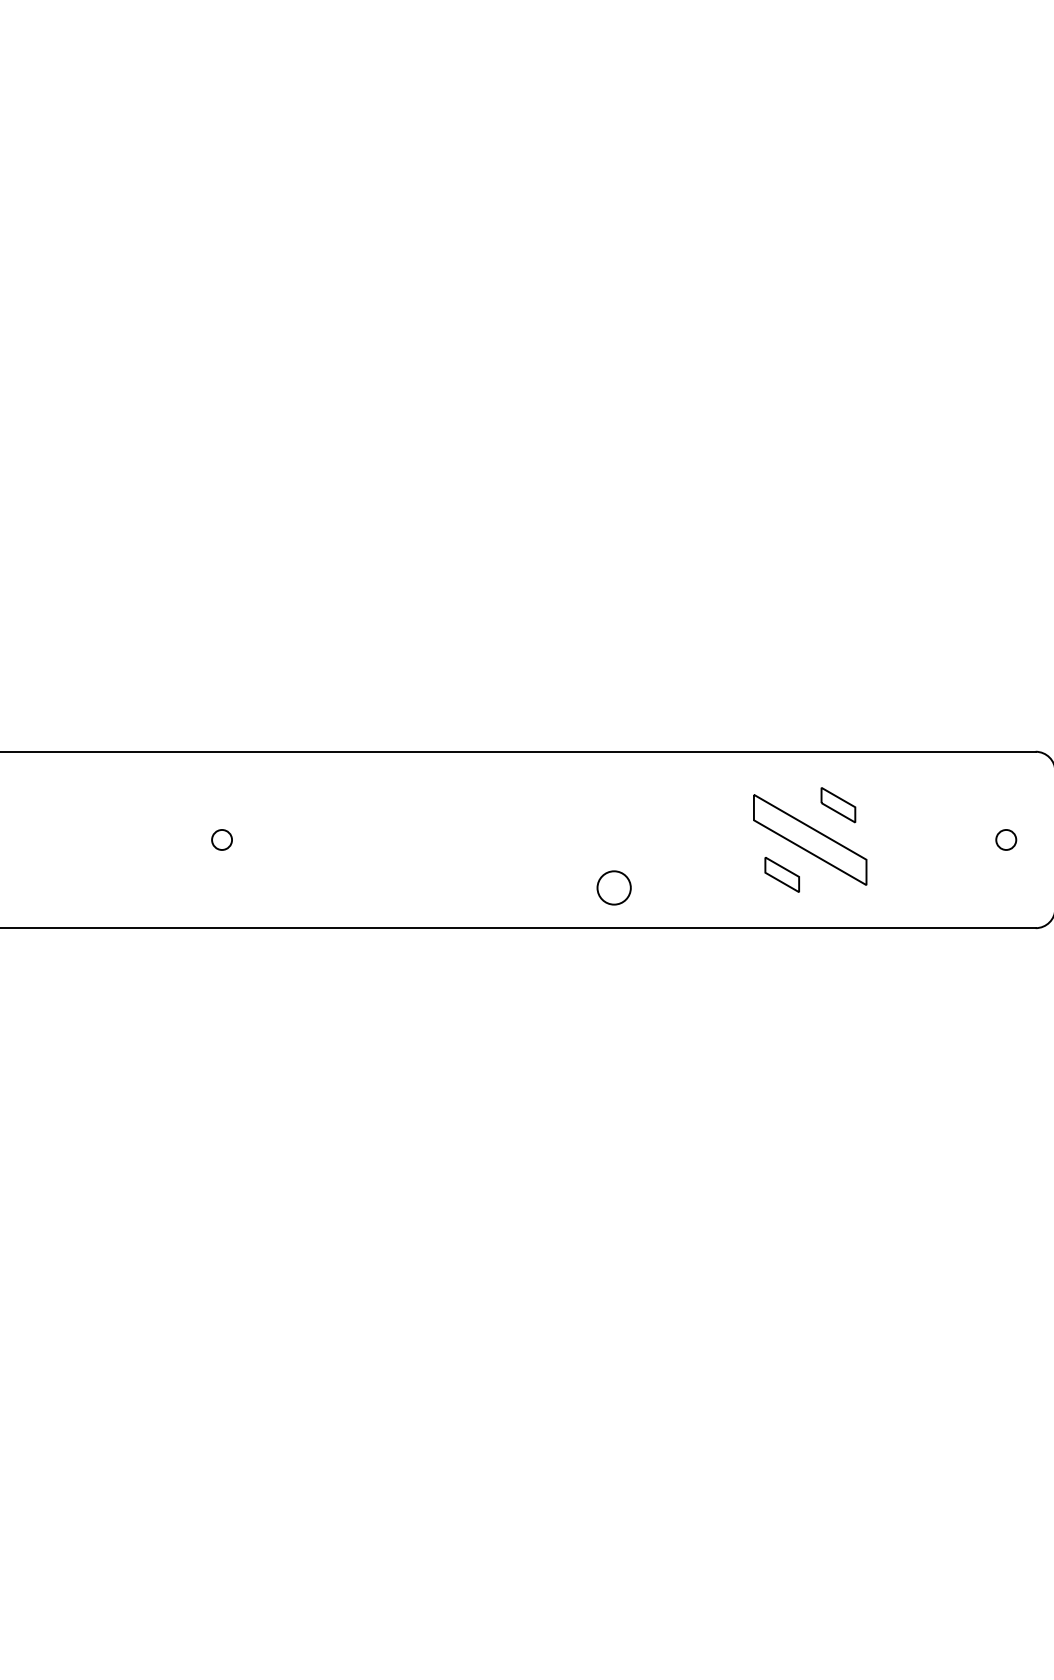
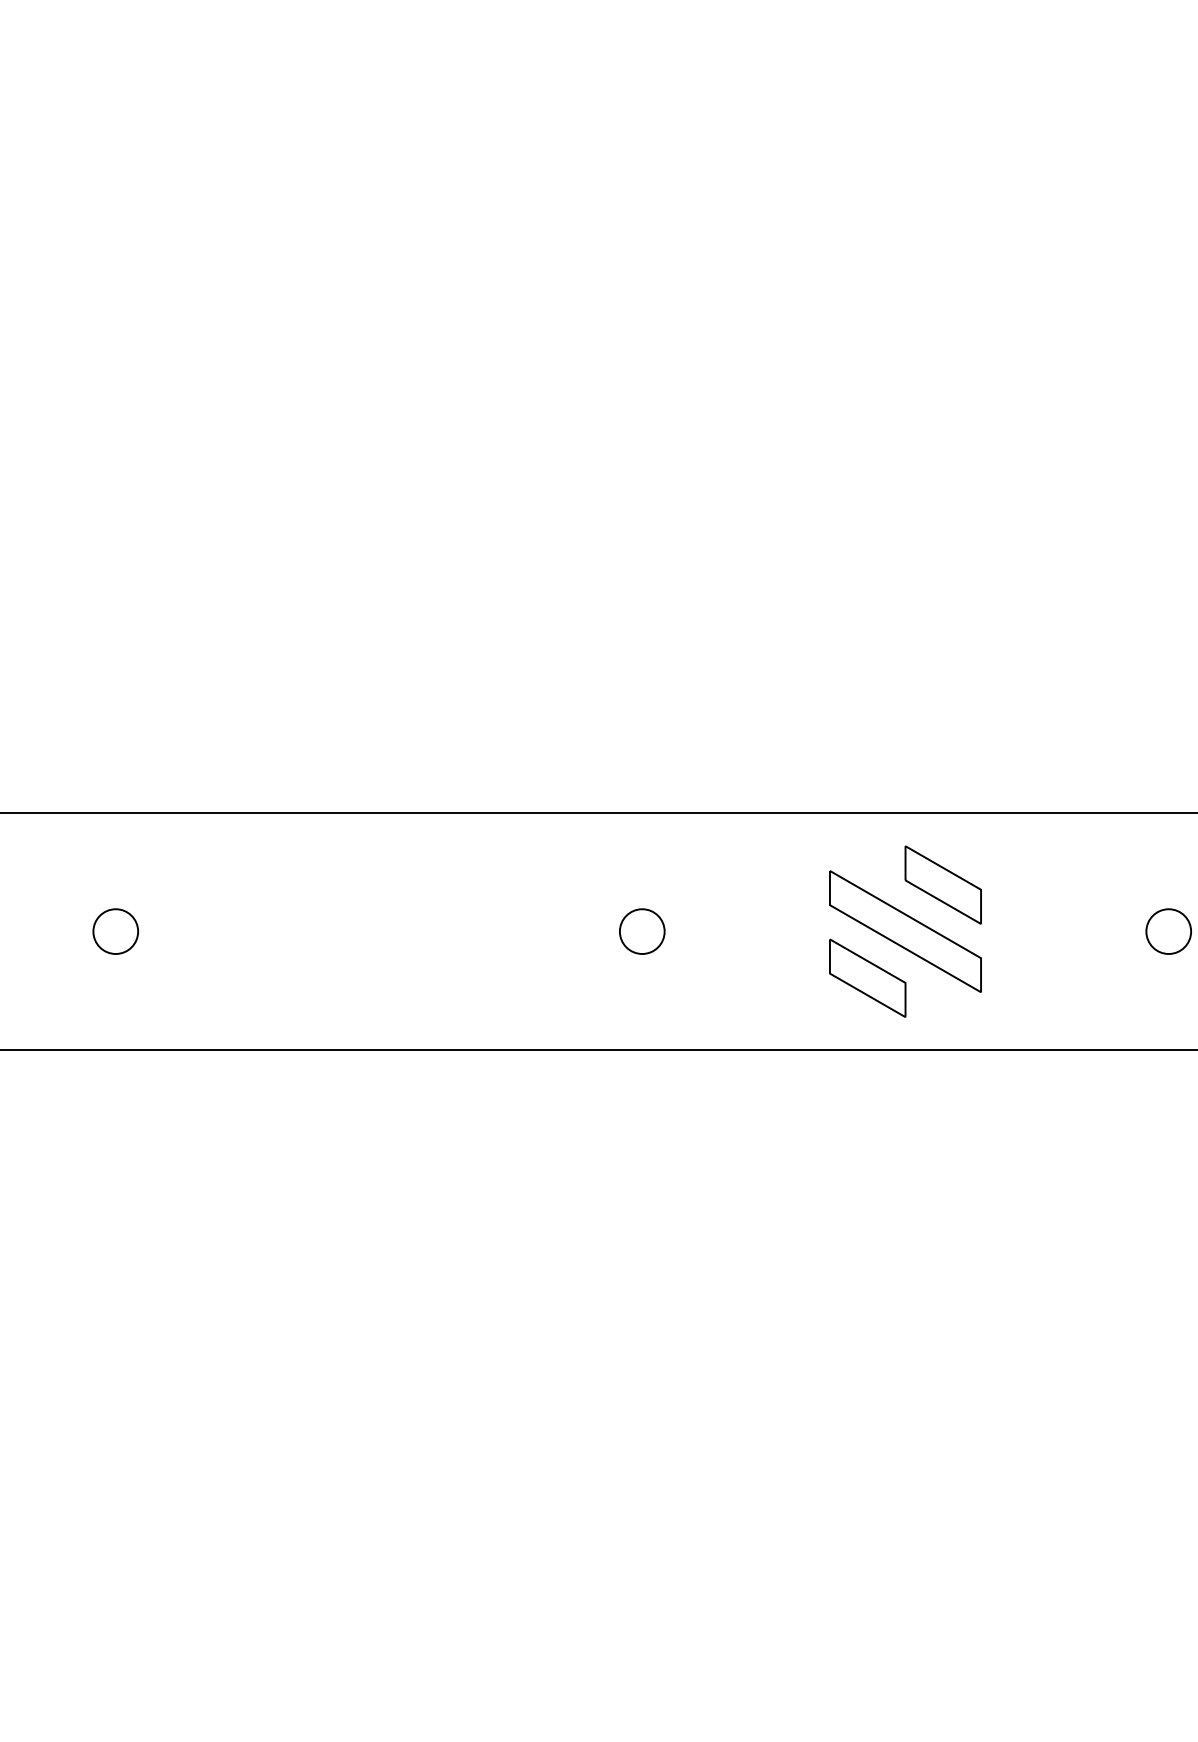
part: (838, 804) -> (943, 883), size x1.67
circle: (221, 839) -> (114, 930), size x1.67
circle: (1005, 839) -> (1167, 930), size x1.67
part: (782, 874) -> (868, 977), size x1.67
circle: (613, 887) -> (641, 930), moved

